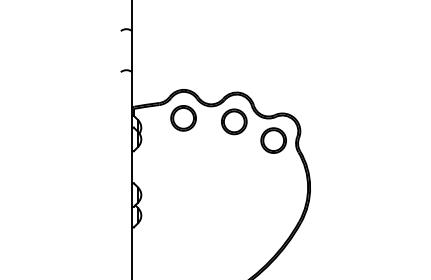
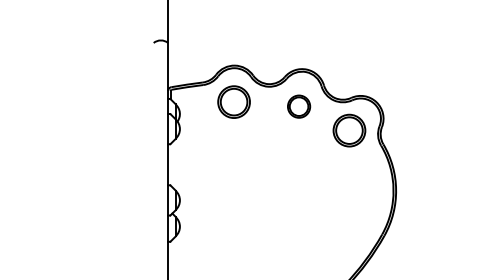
part: (234, 121) -> (299, 106), size x0.7

